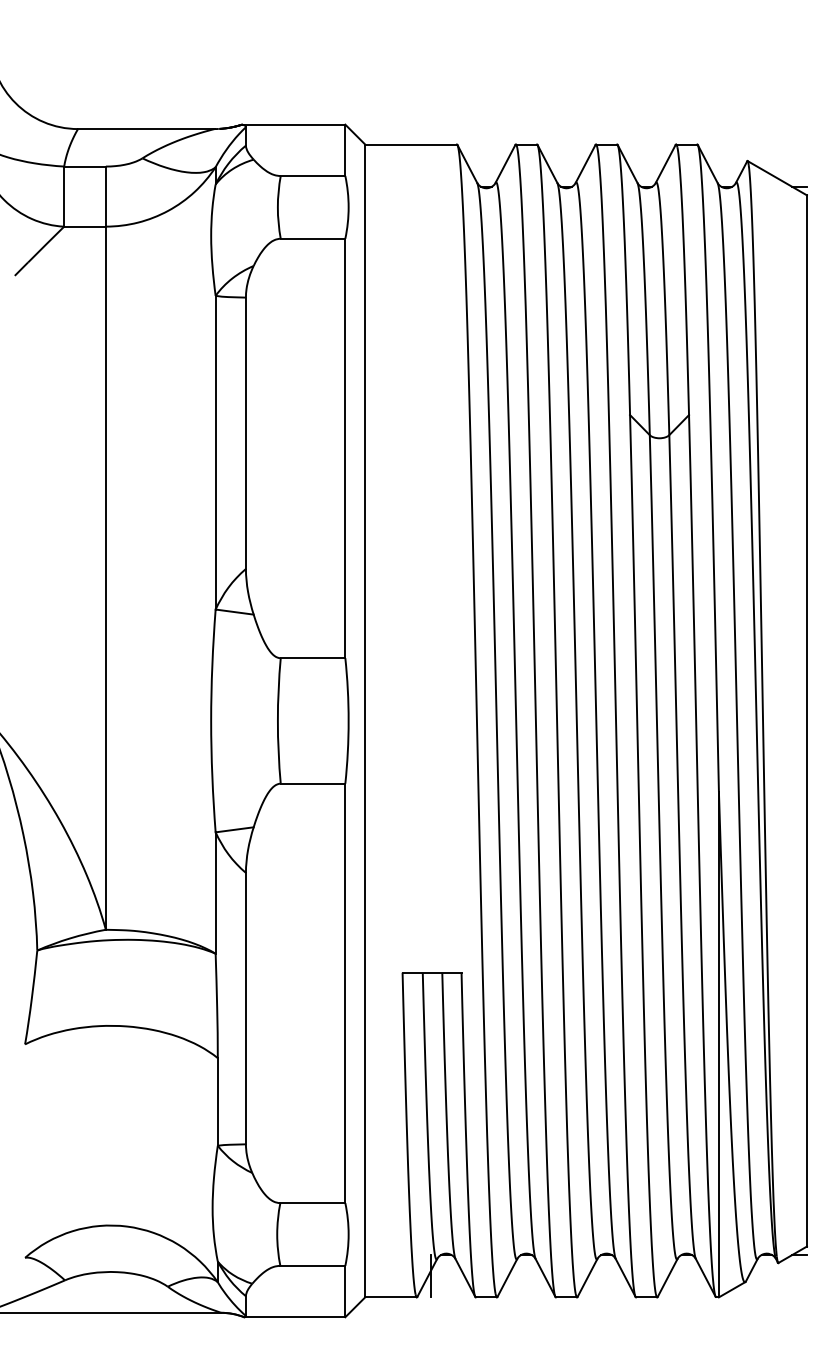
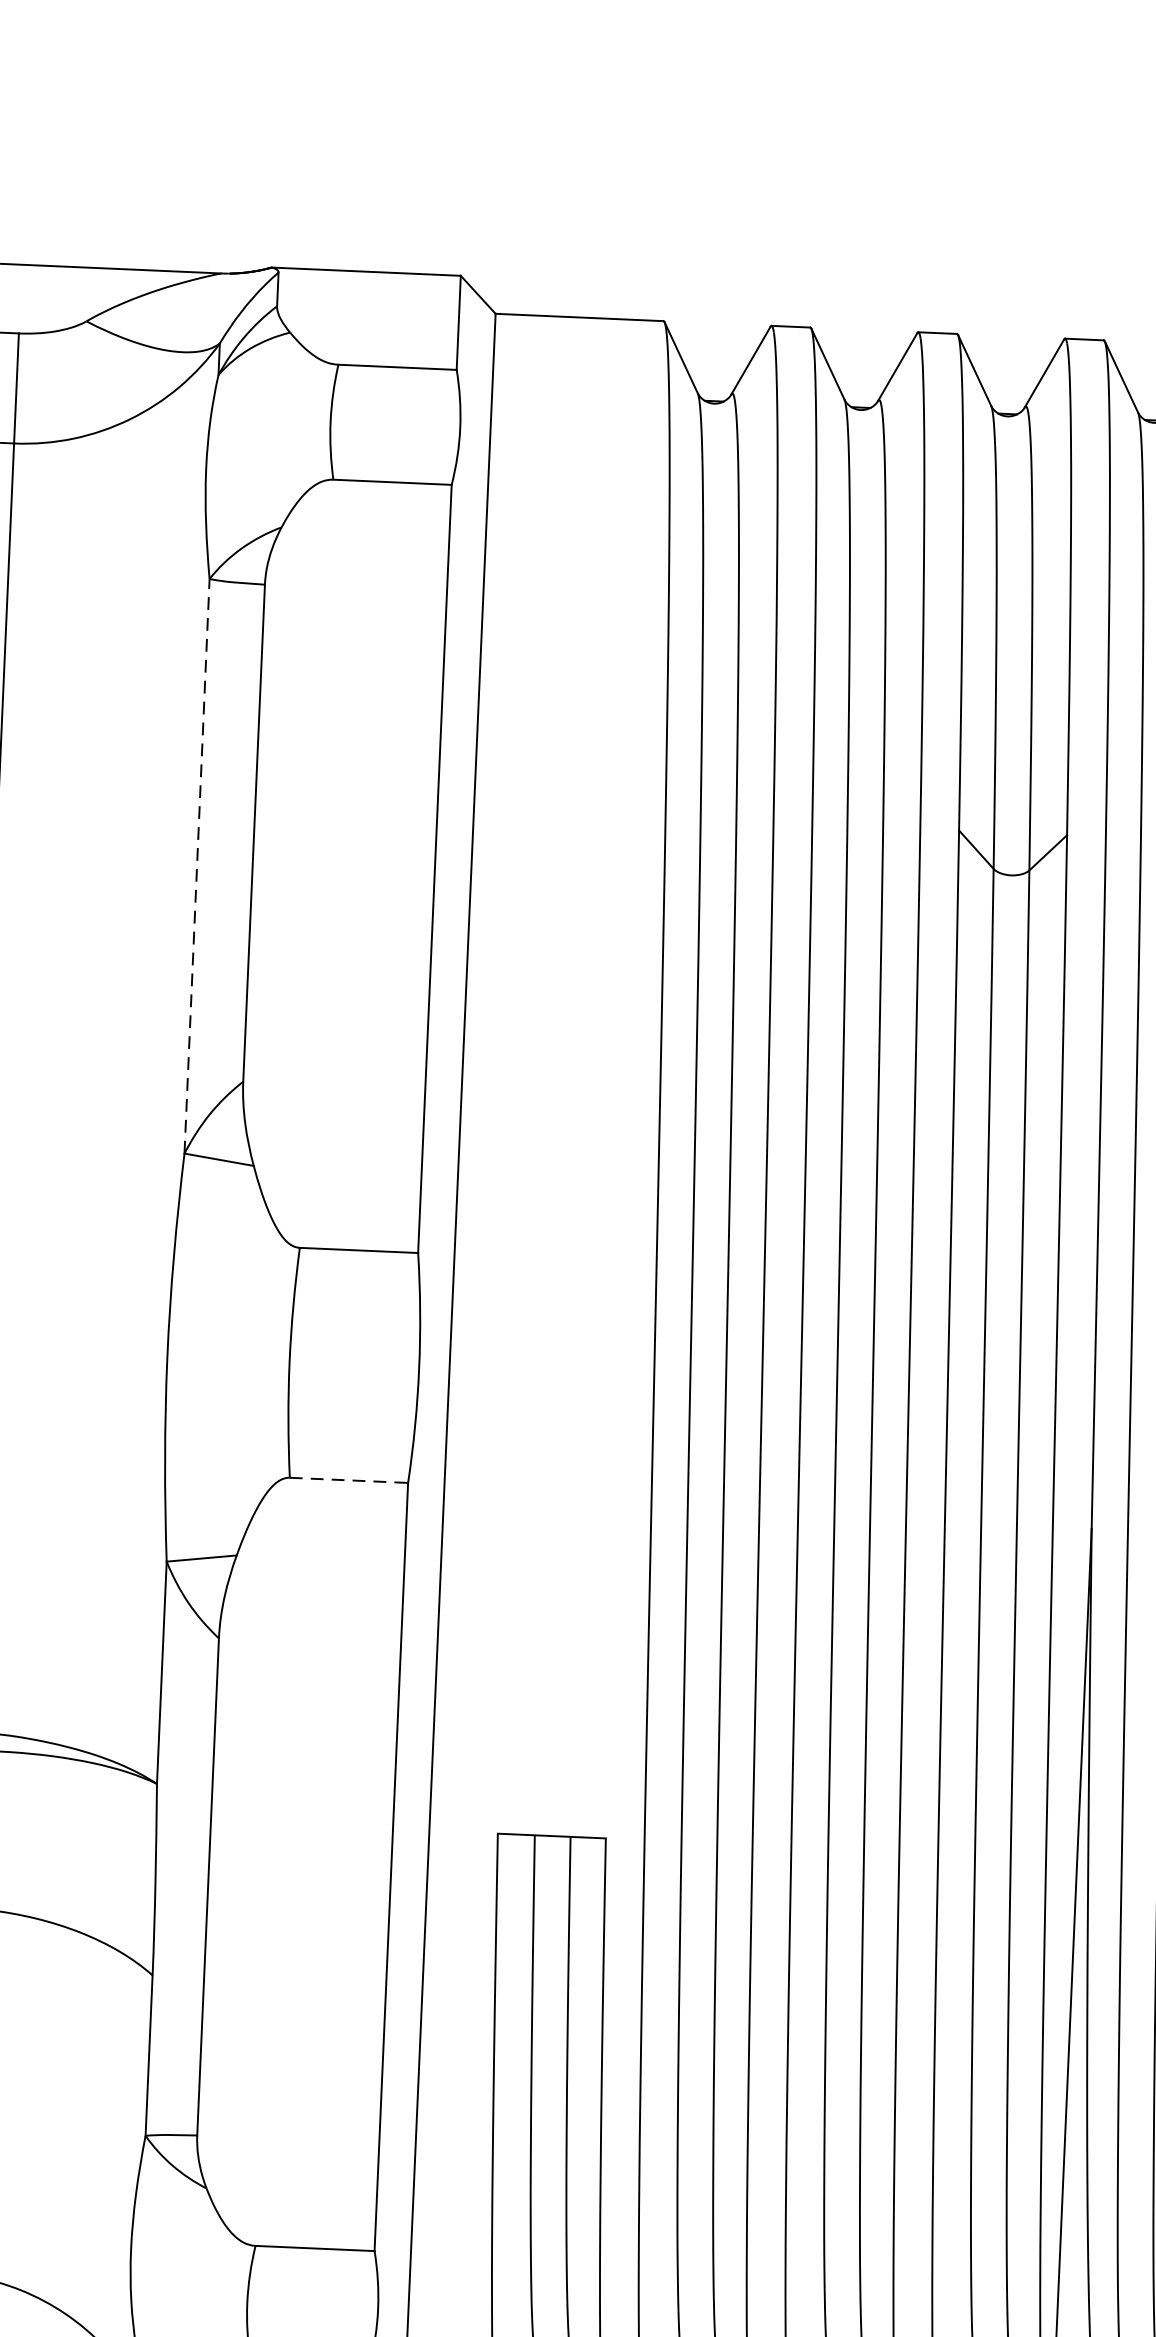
line: (215, 452) -> (196, 865), solid -> dashed
line: (313, 783) -> (349, 1480), solid -> dashed

